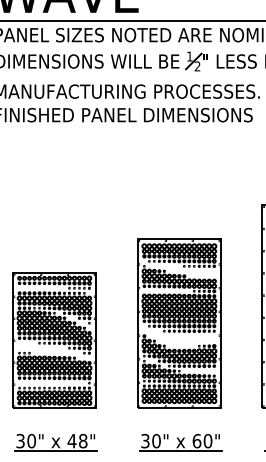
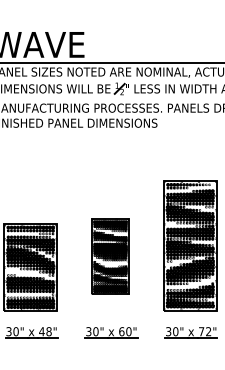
part: (179, 323) -> (110, 256), size x0.7

